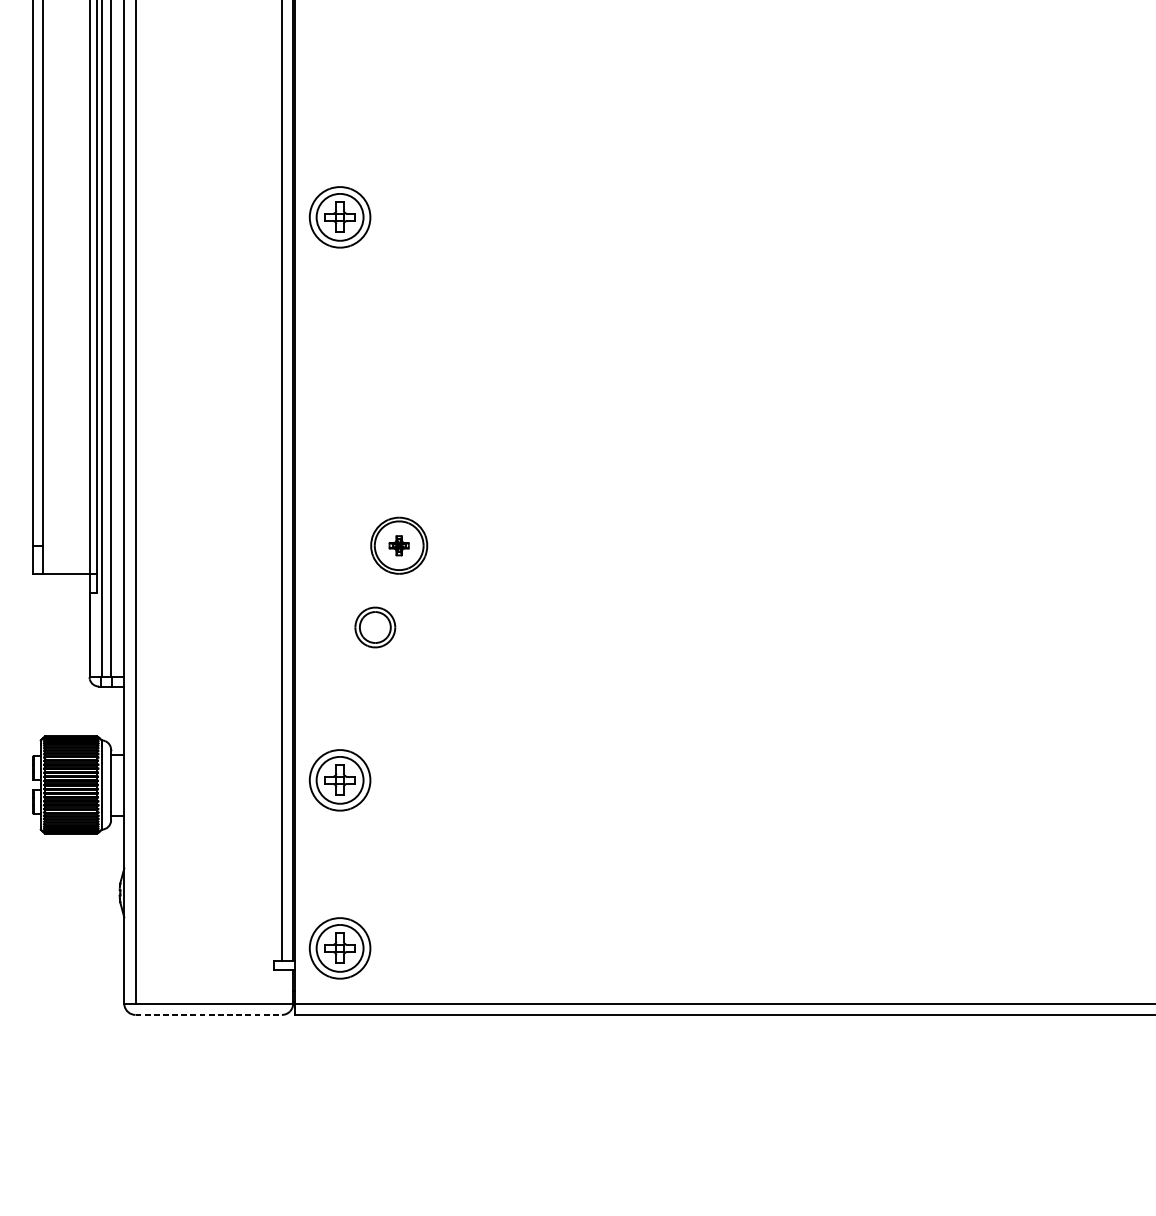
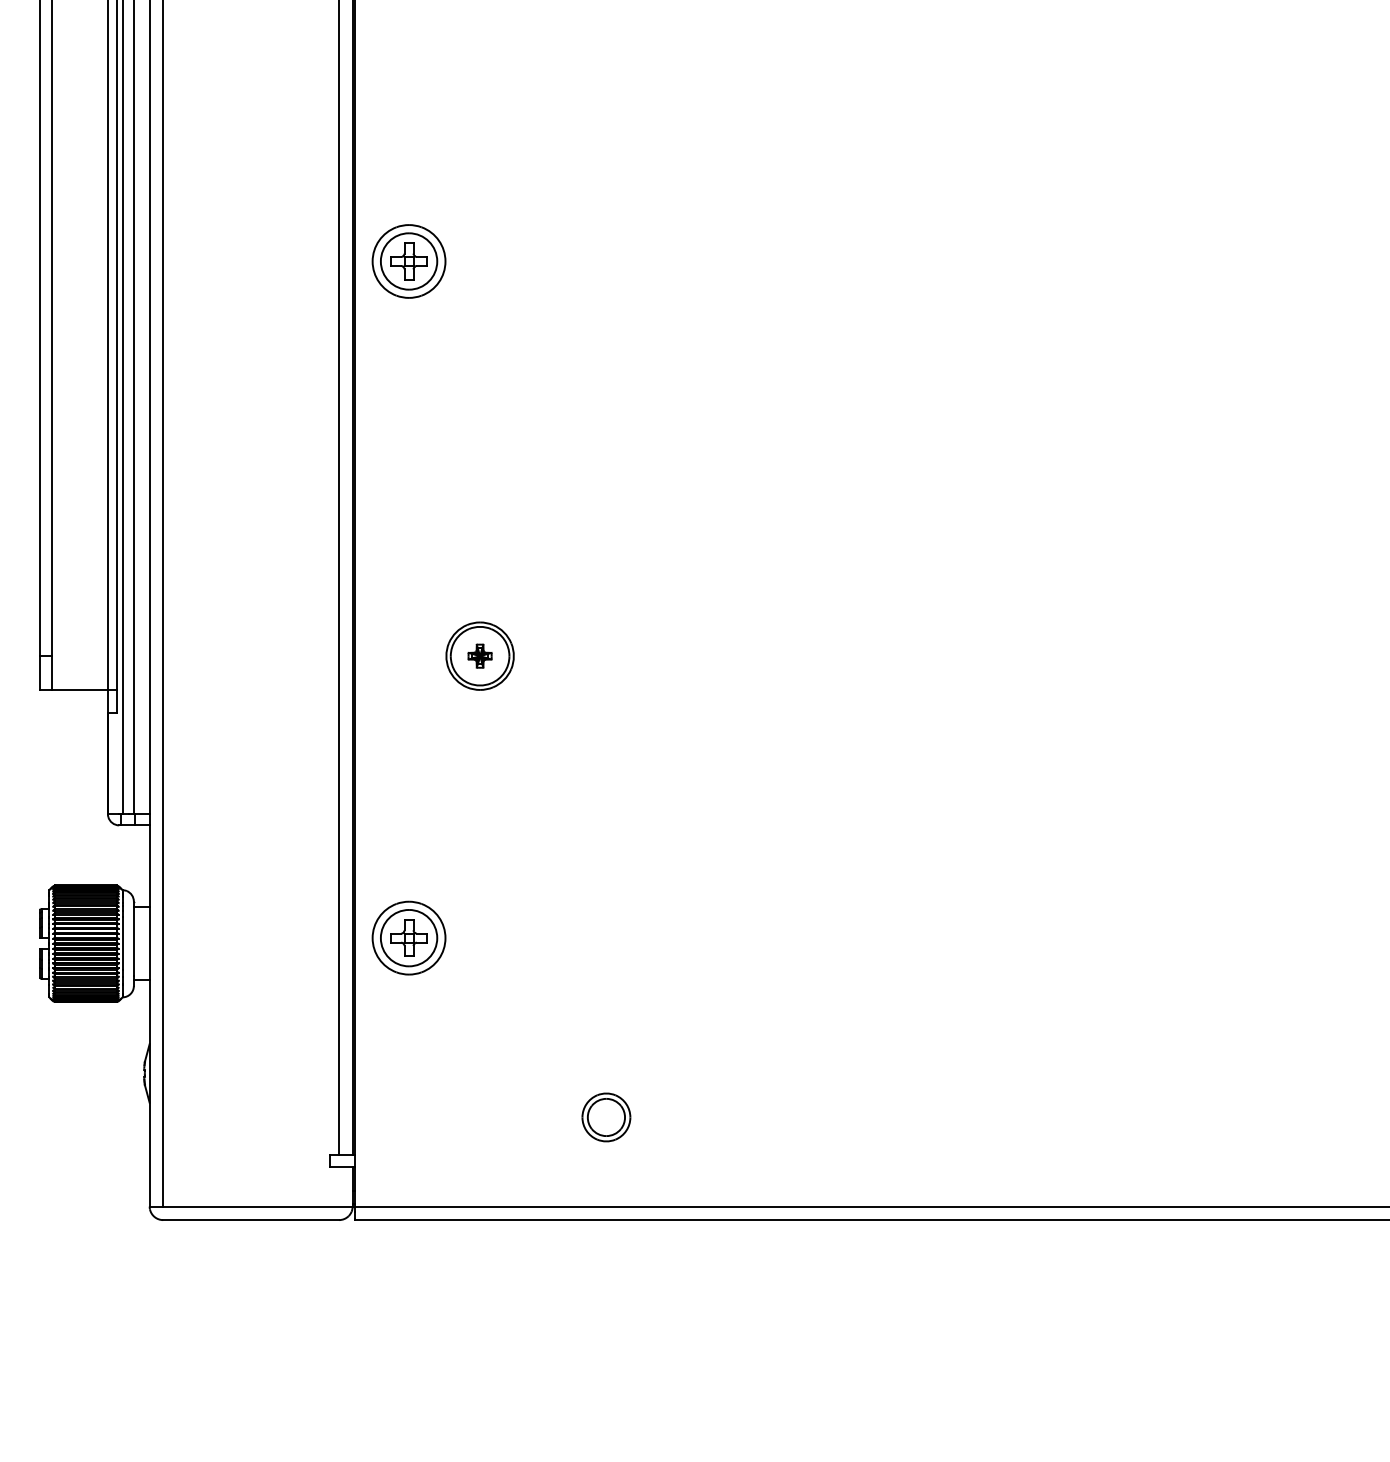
part: (375, 627) -> (606, 1117), moved
part: (339, 947) -> (408, 1139), removed
line: (209, 1015) -> (251, 1220), dashed -> solid

